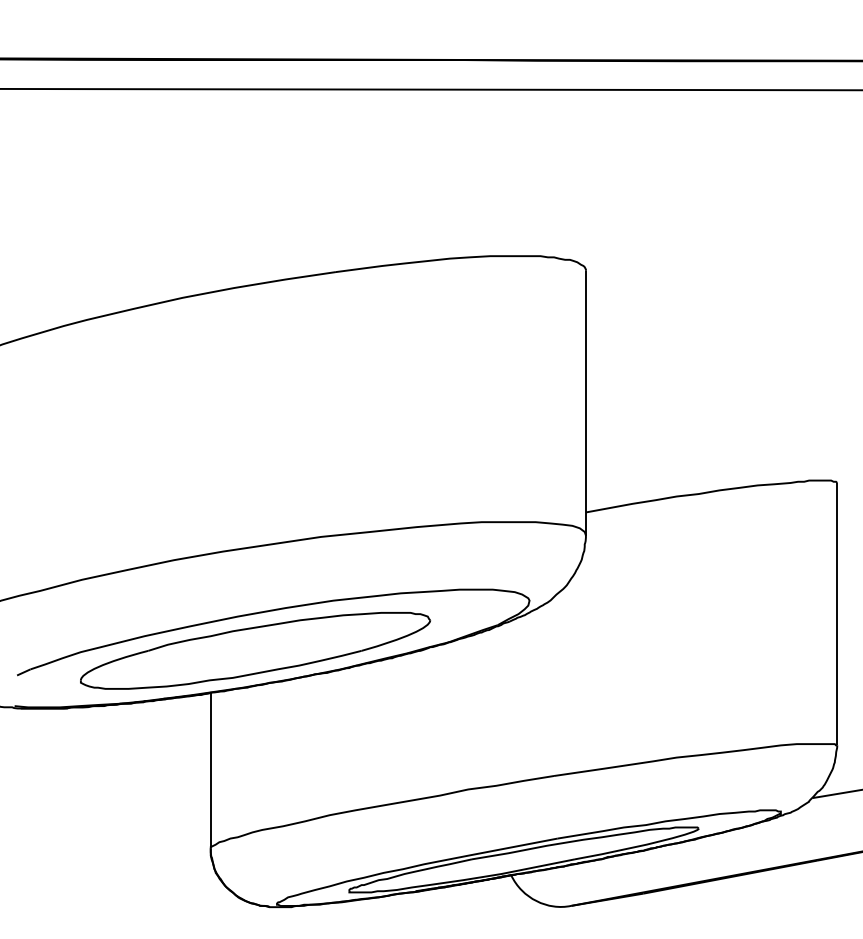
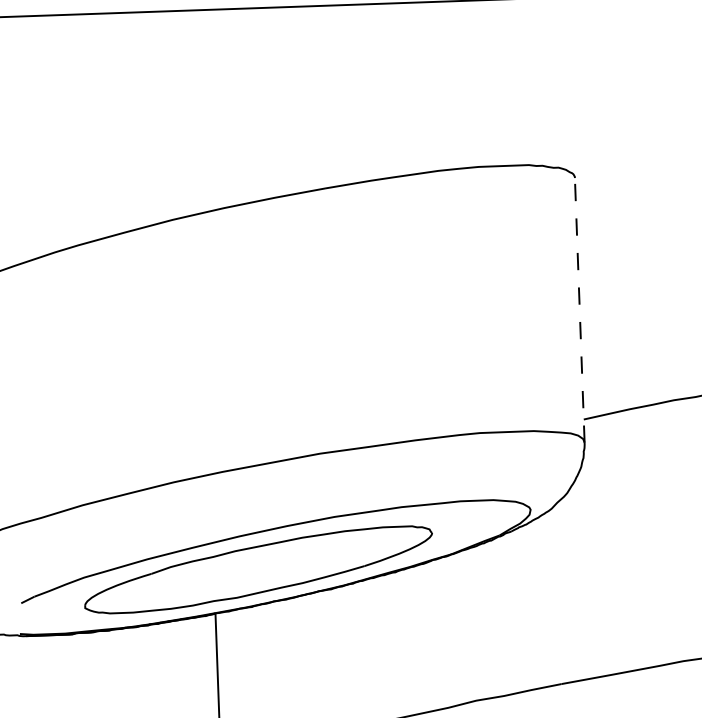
line: (585, 402) -> (579, 309), solid -> dashed

